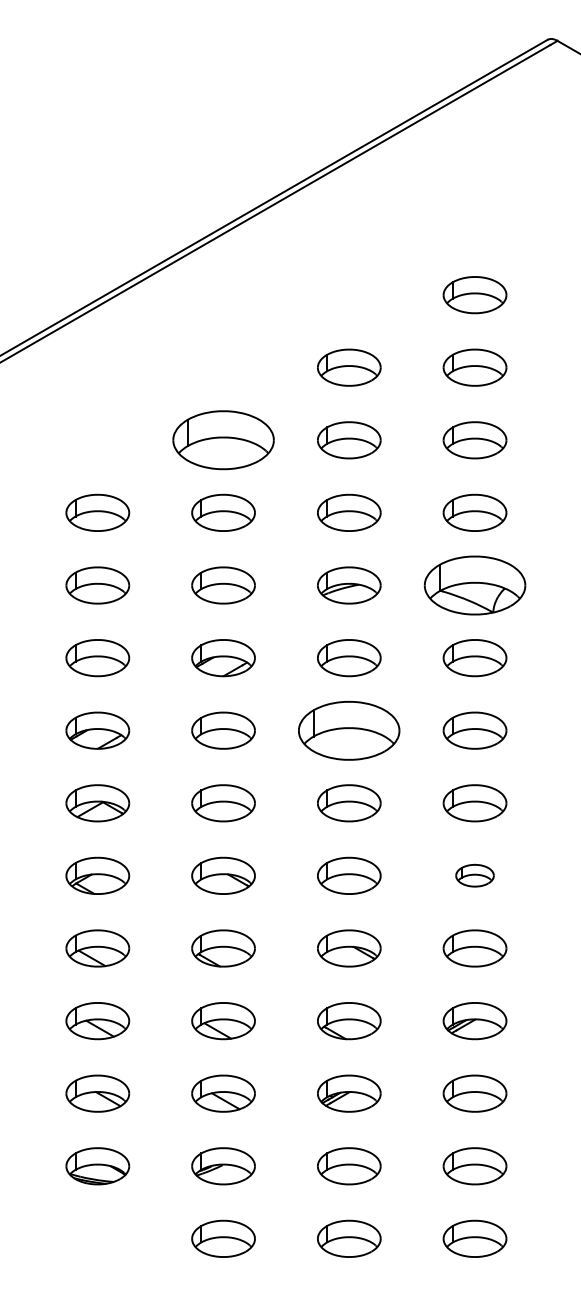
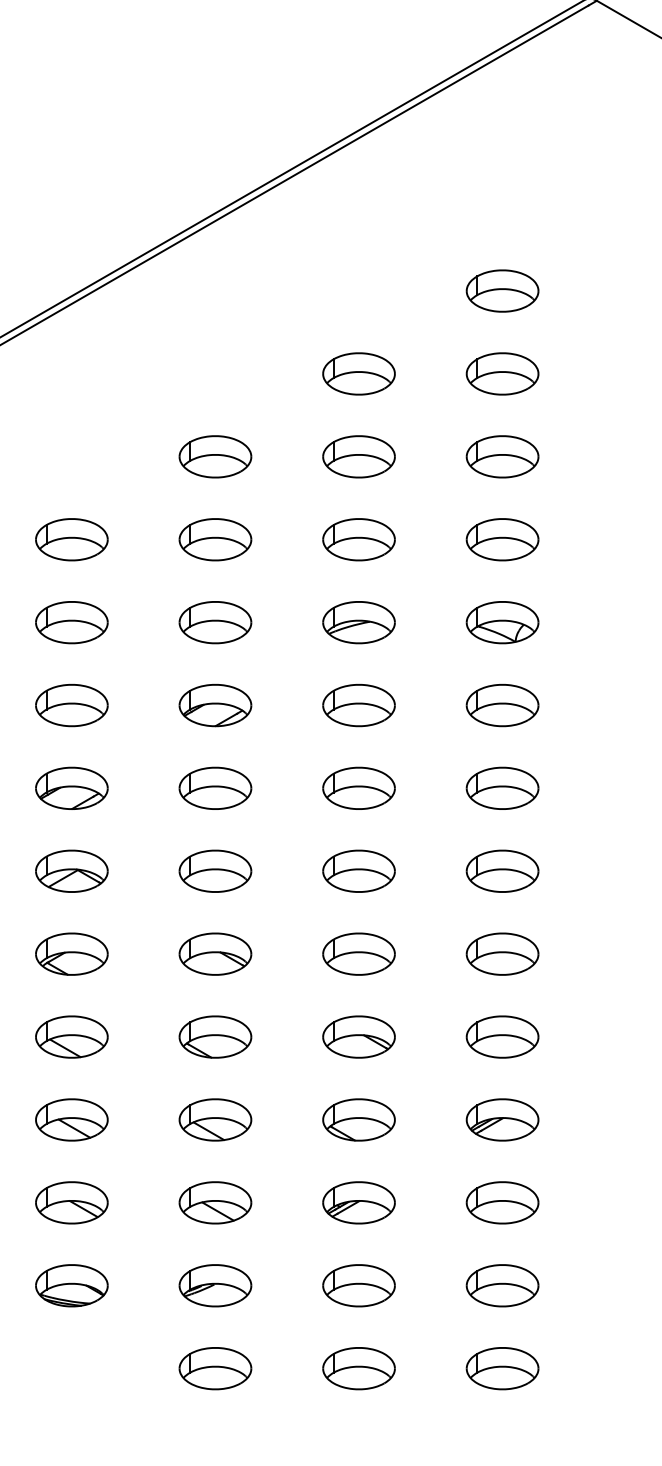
part: (223, 440) -> (215, 457), size x0.62
part: (474, 585) -> (501, 622), size x0.62
part: (349, 730) -> (359, 788), size x0.62
part: (474, 875) -> (501, 953), size x1.67

